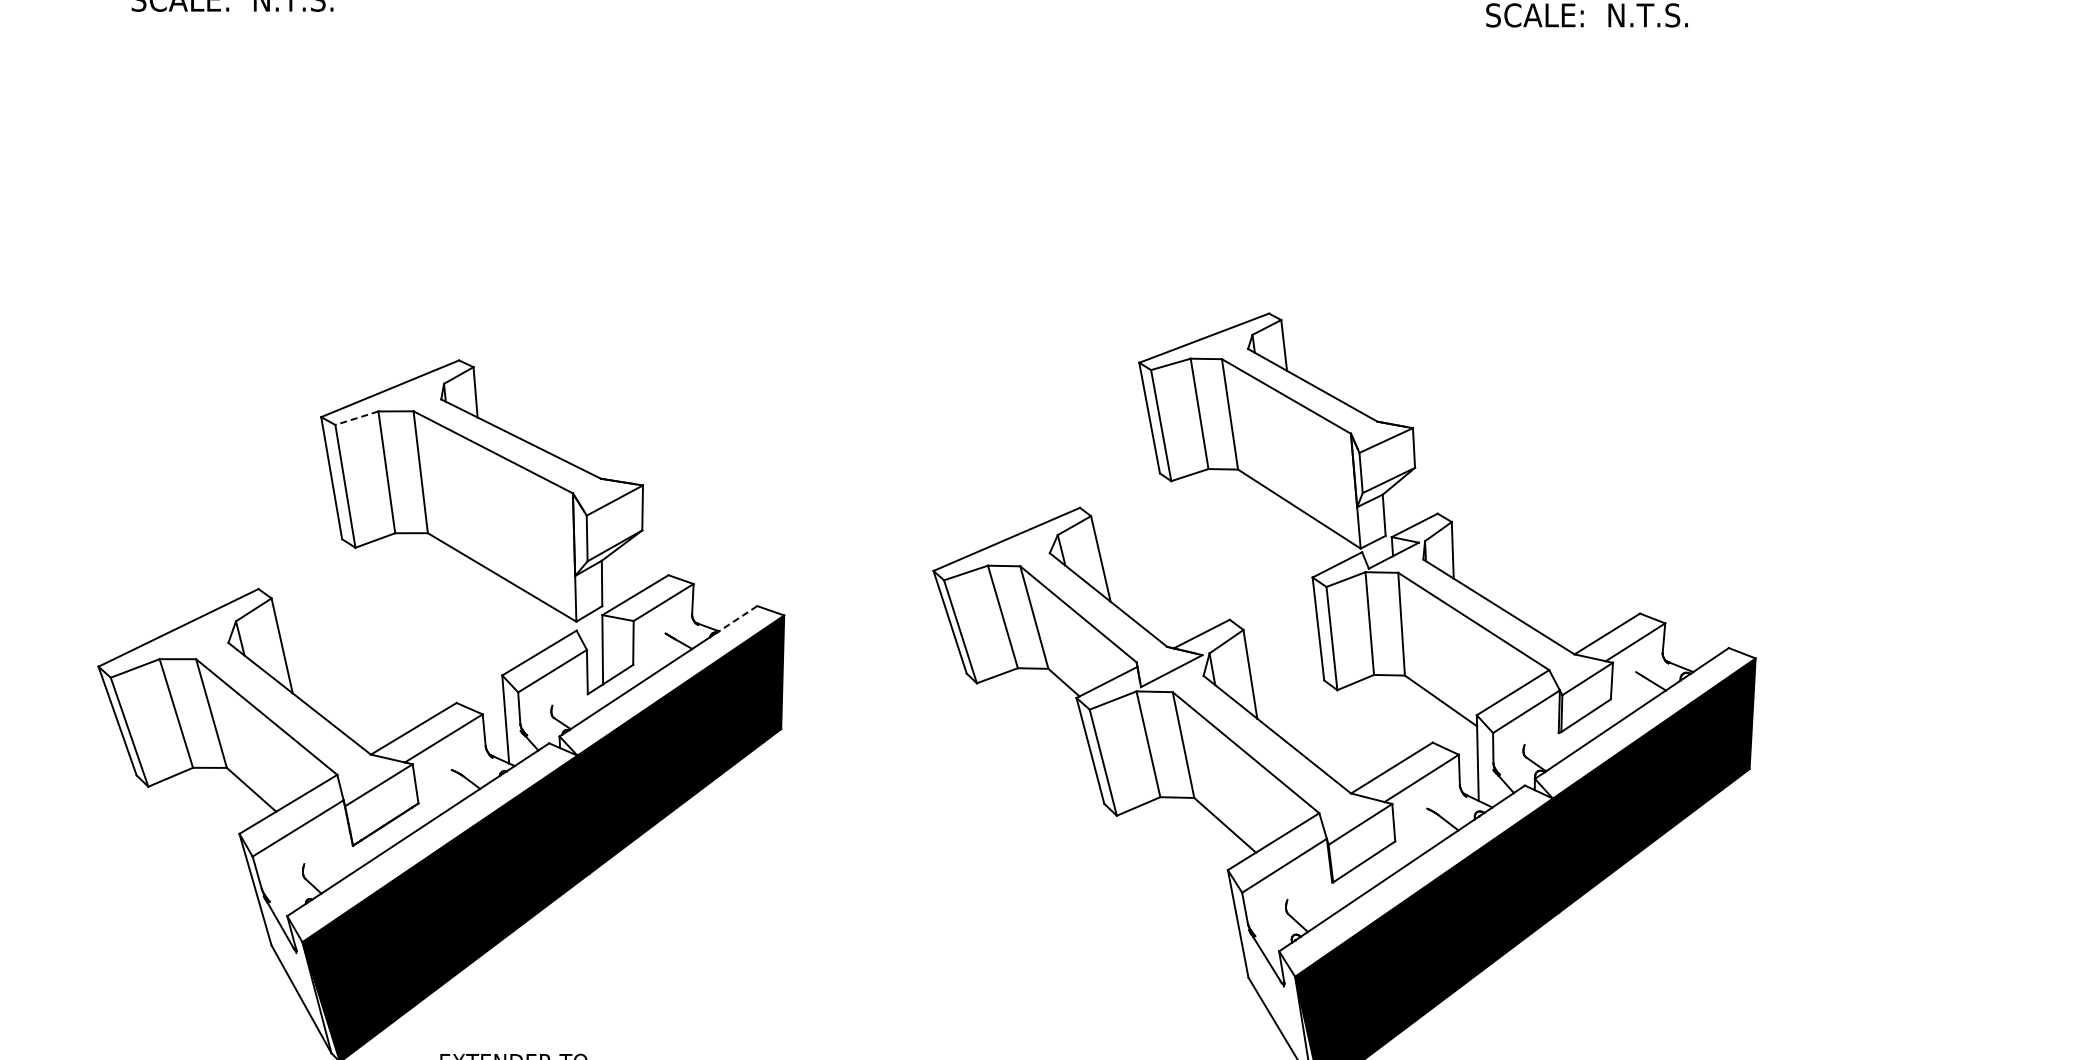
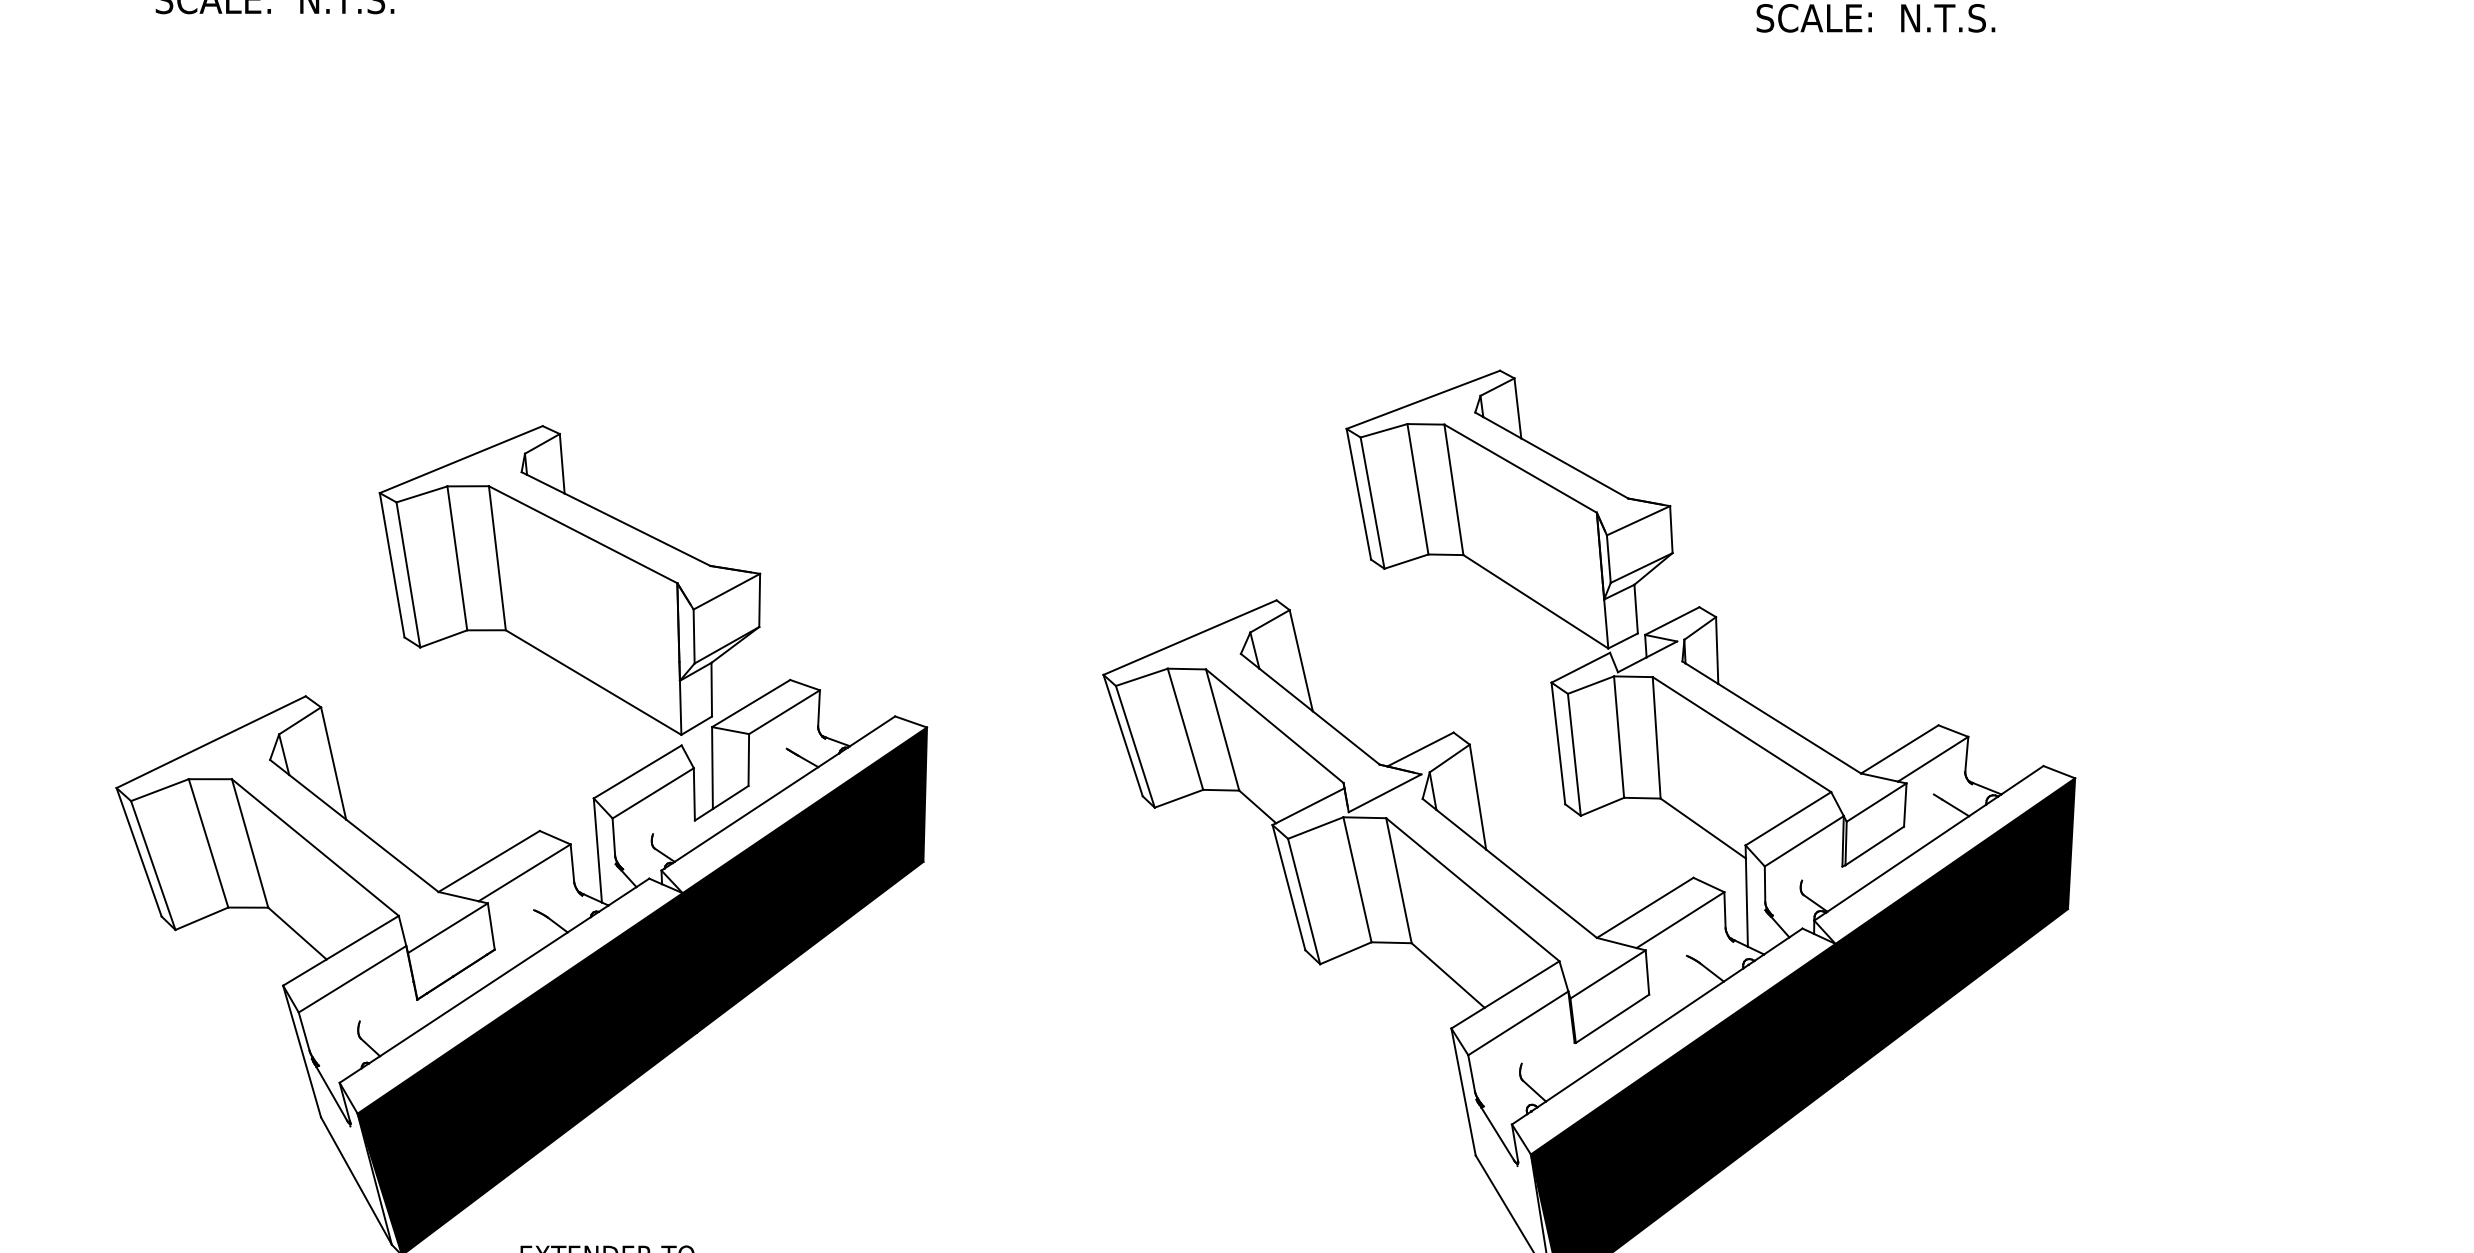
line: (356, 418) -> (421, 494), dashed -> solid
line: (738, 618) -> (872, 731), dashed -> solid

